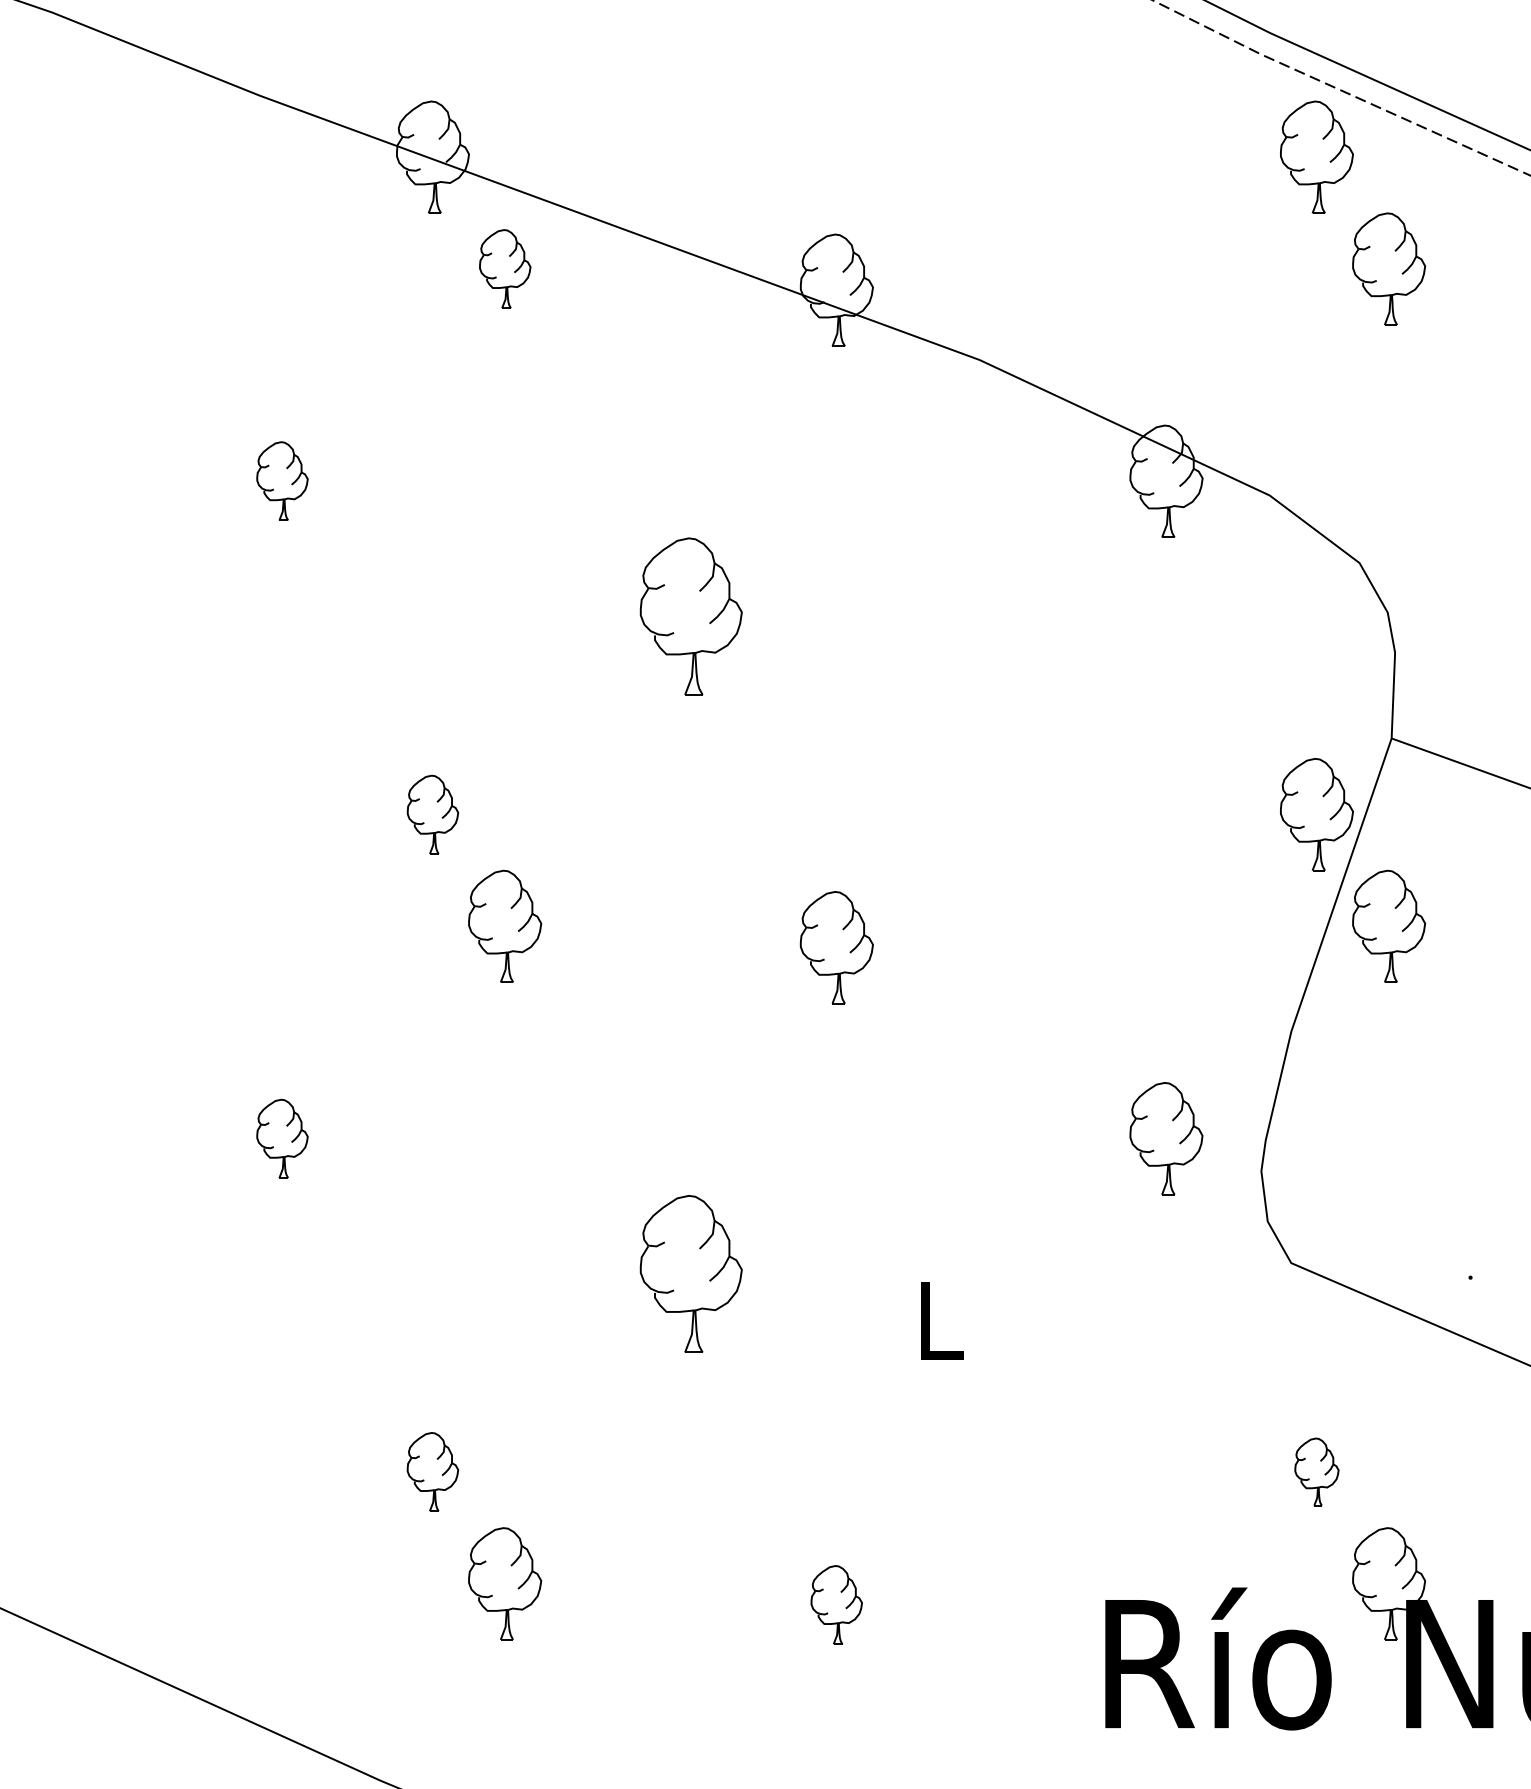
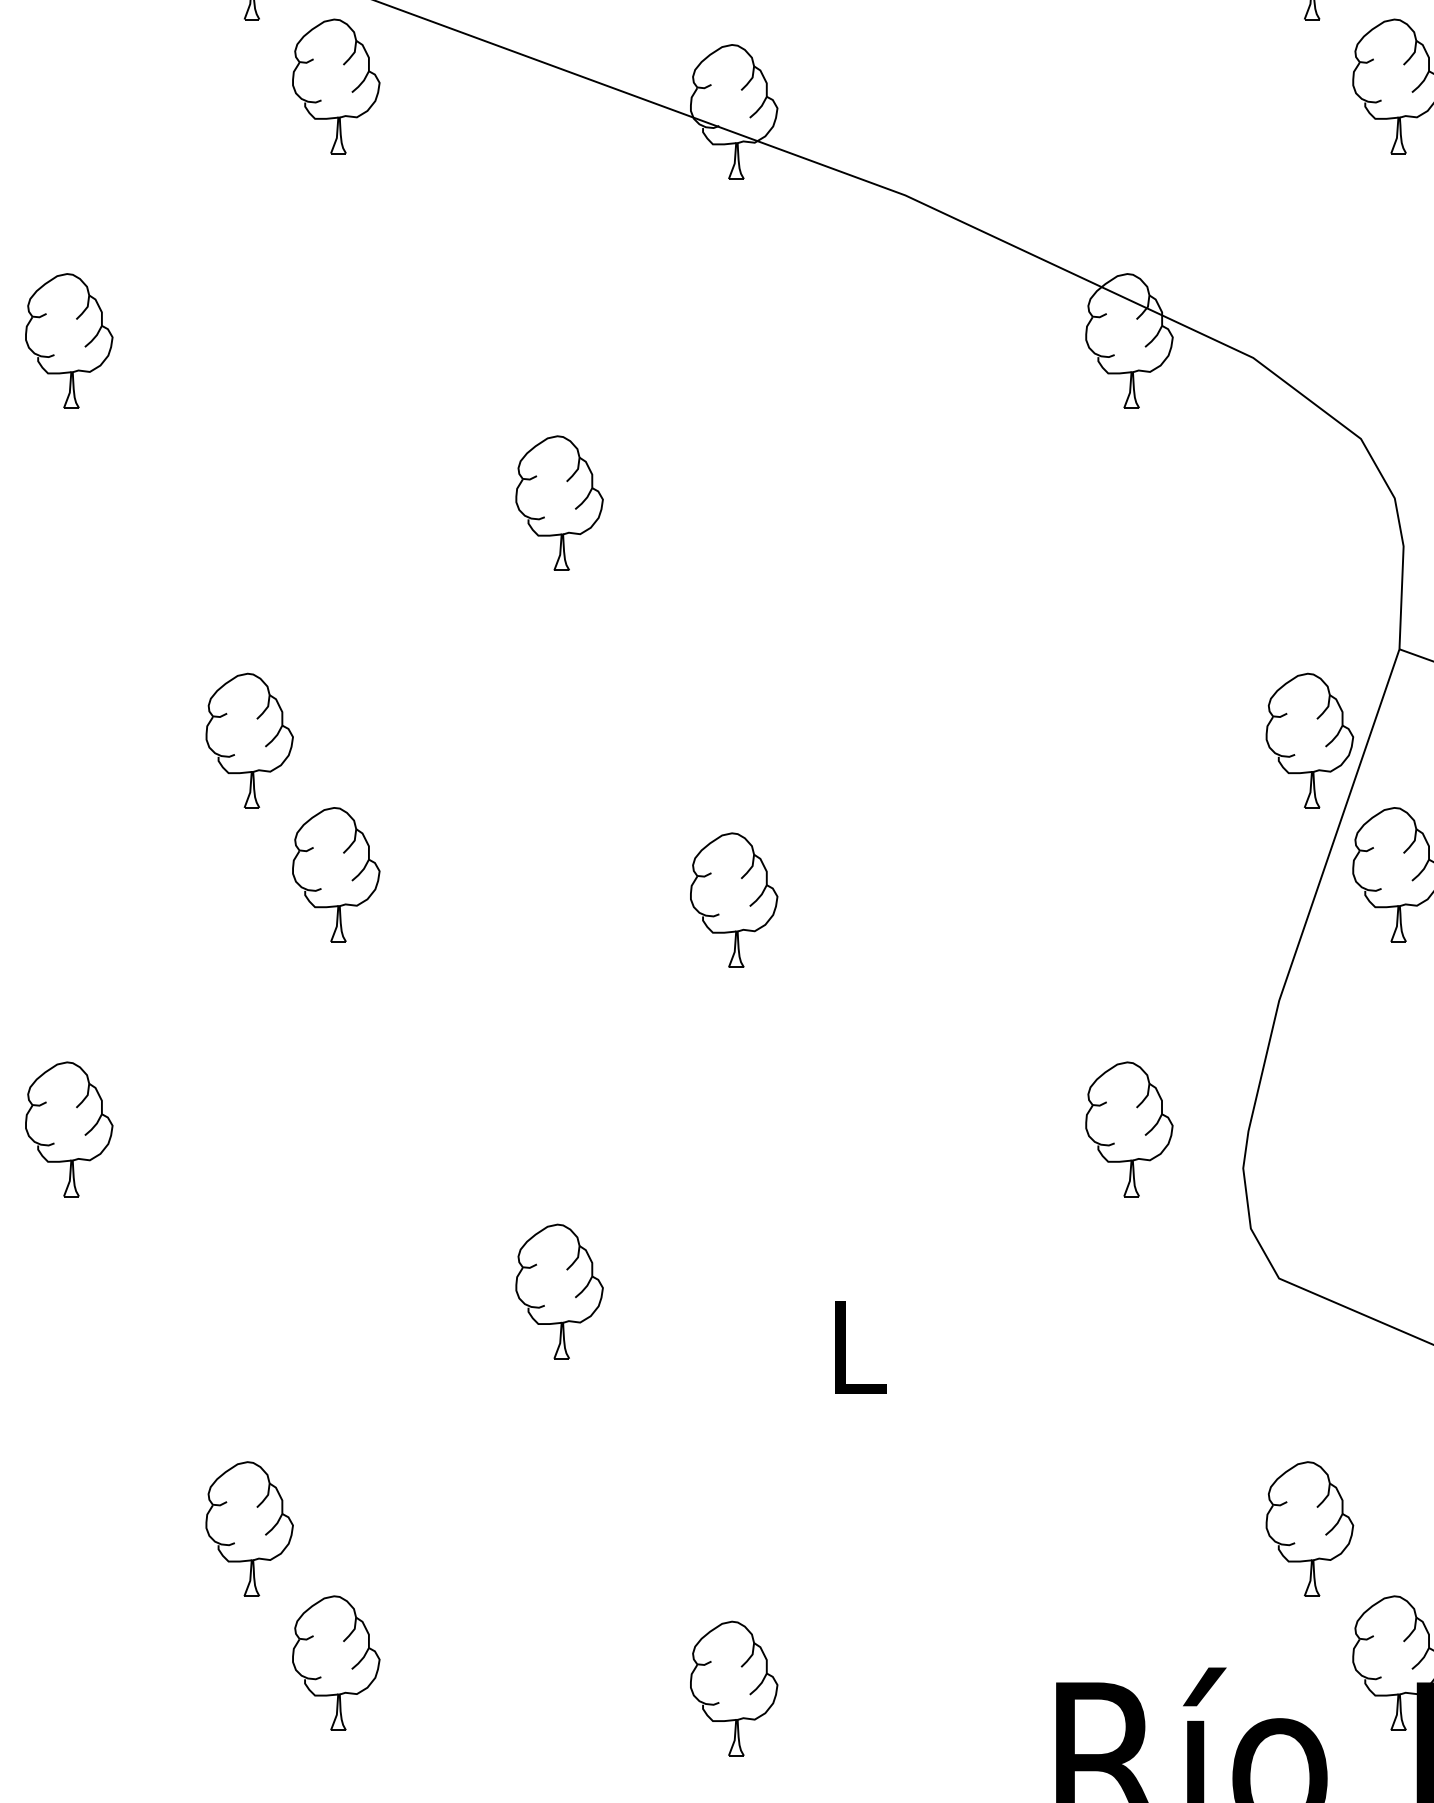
part: (505, 268) -> (336, 85), size x1.43
part: (282, 480) -> (69, 339), size x1.43
part: (691, 616) -> (559, 503), size x0.71
part: (432, 814) -> (249, 740), size x1.43
part: (282, 1138) -> (69, 1129), size x1.43
part: (691, 1273) -> (559, 1290), size x0.71
part: (432, 1471) -> (249, 1528), size x1.43
part: (1316, 1471) -> (1309, 1528), size x1.67
part: (836, 1604) -> (733, 1687), size x1.43

